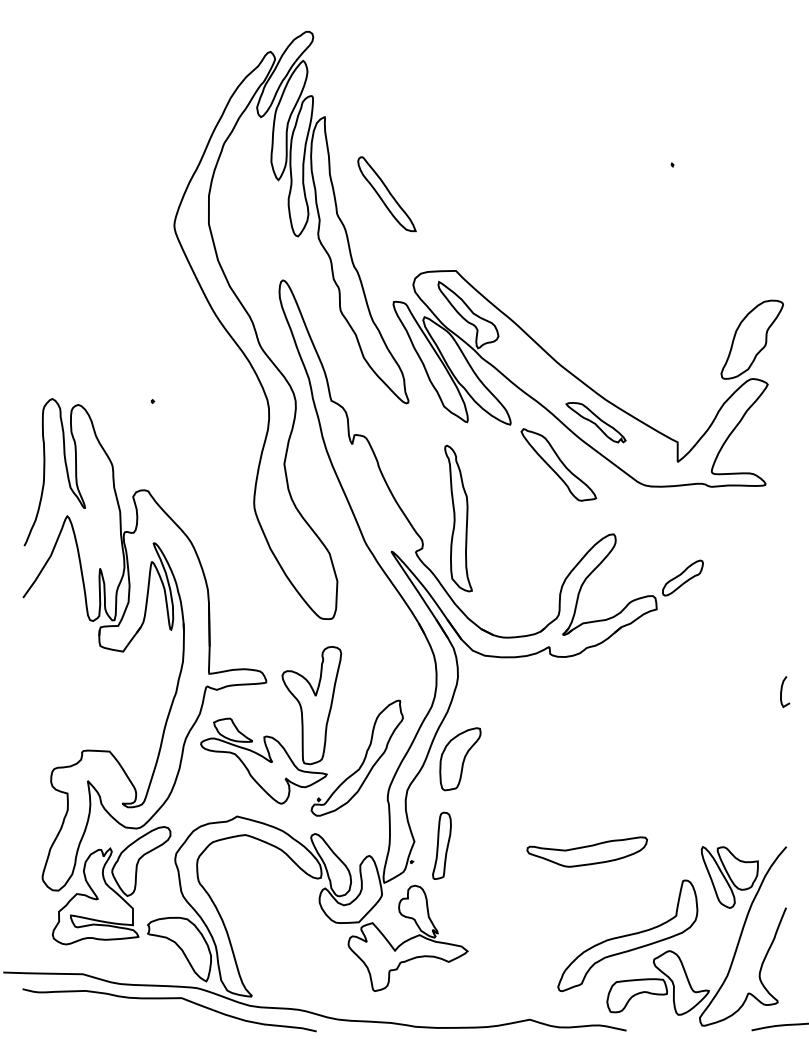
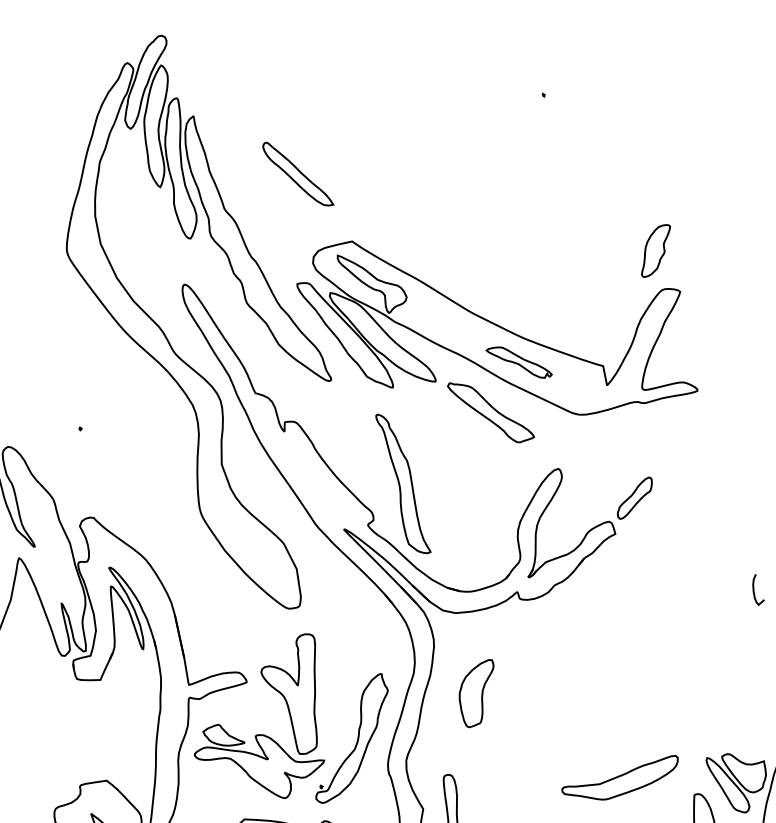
part: (386, 194) -> (297, 174), moved
part: (751, 339) -> (655, 250), size x0.6
part: (460, 759) -> (478, 694), moved
part: (586, 851) -> (620, 780), moved

